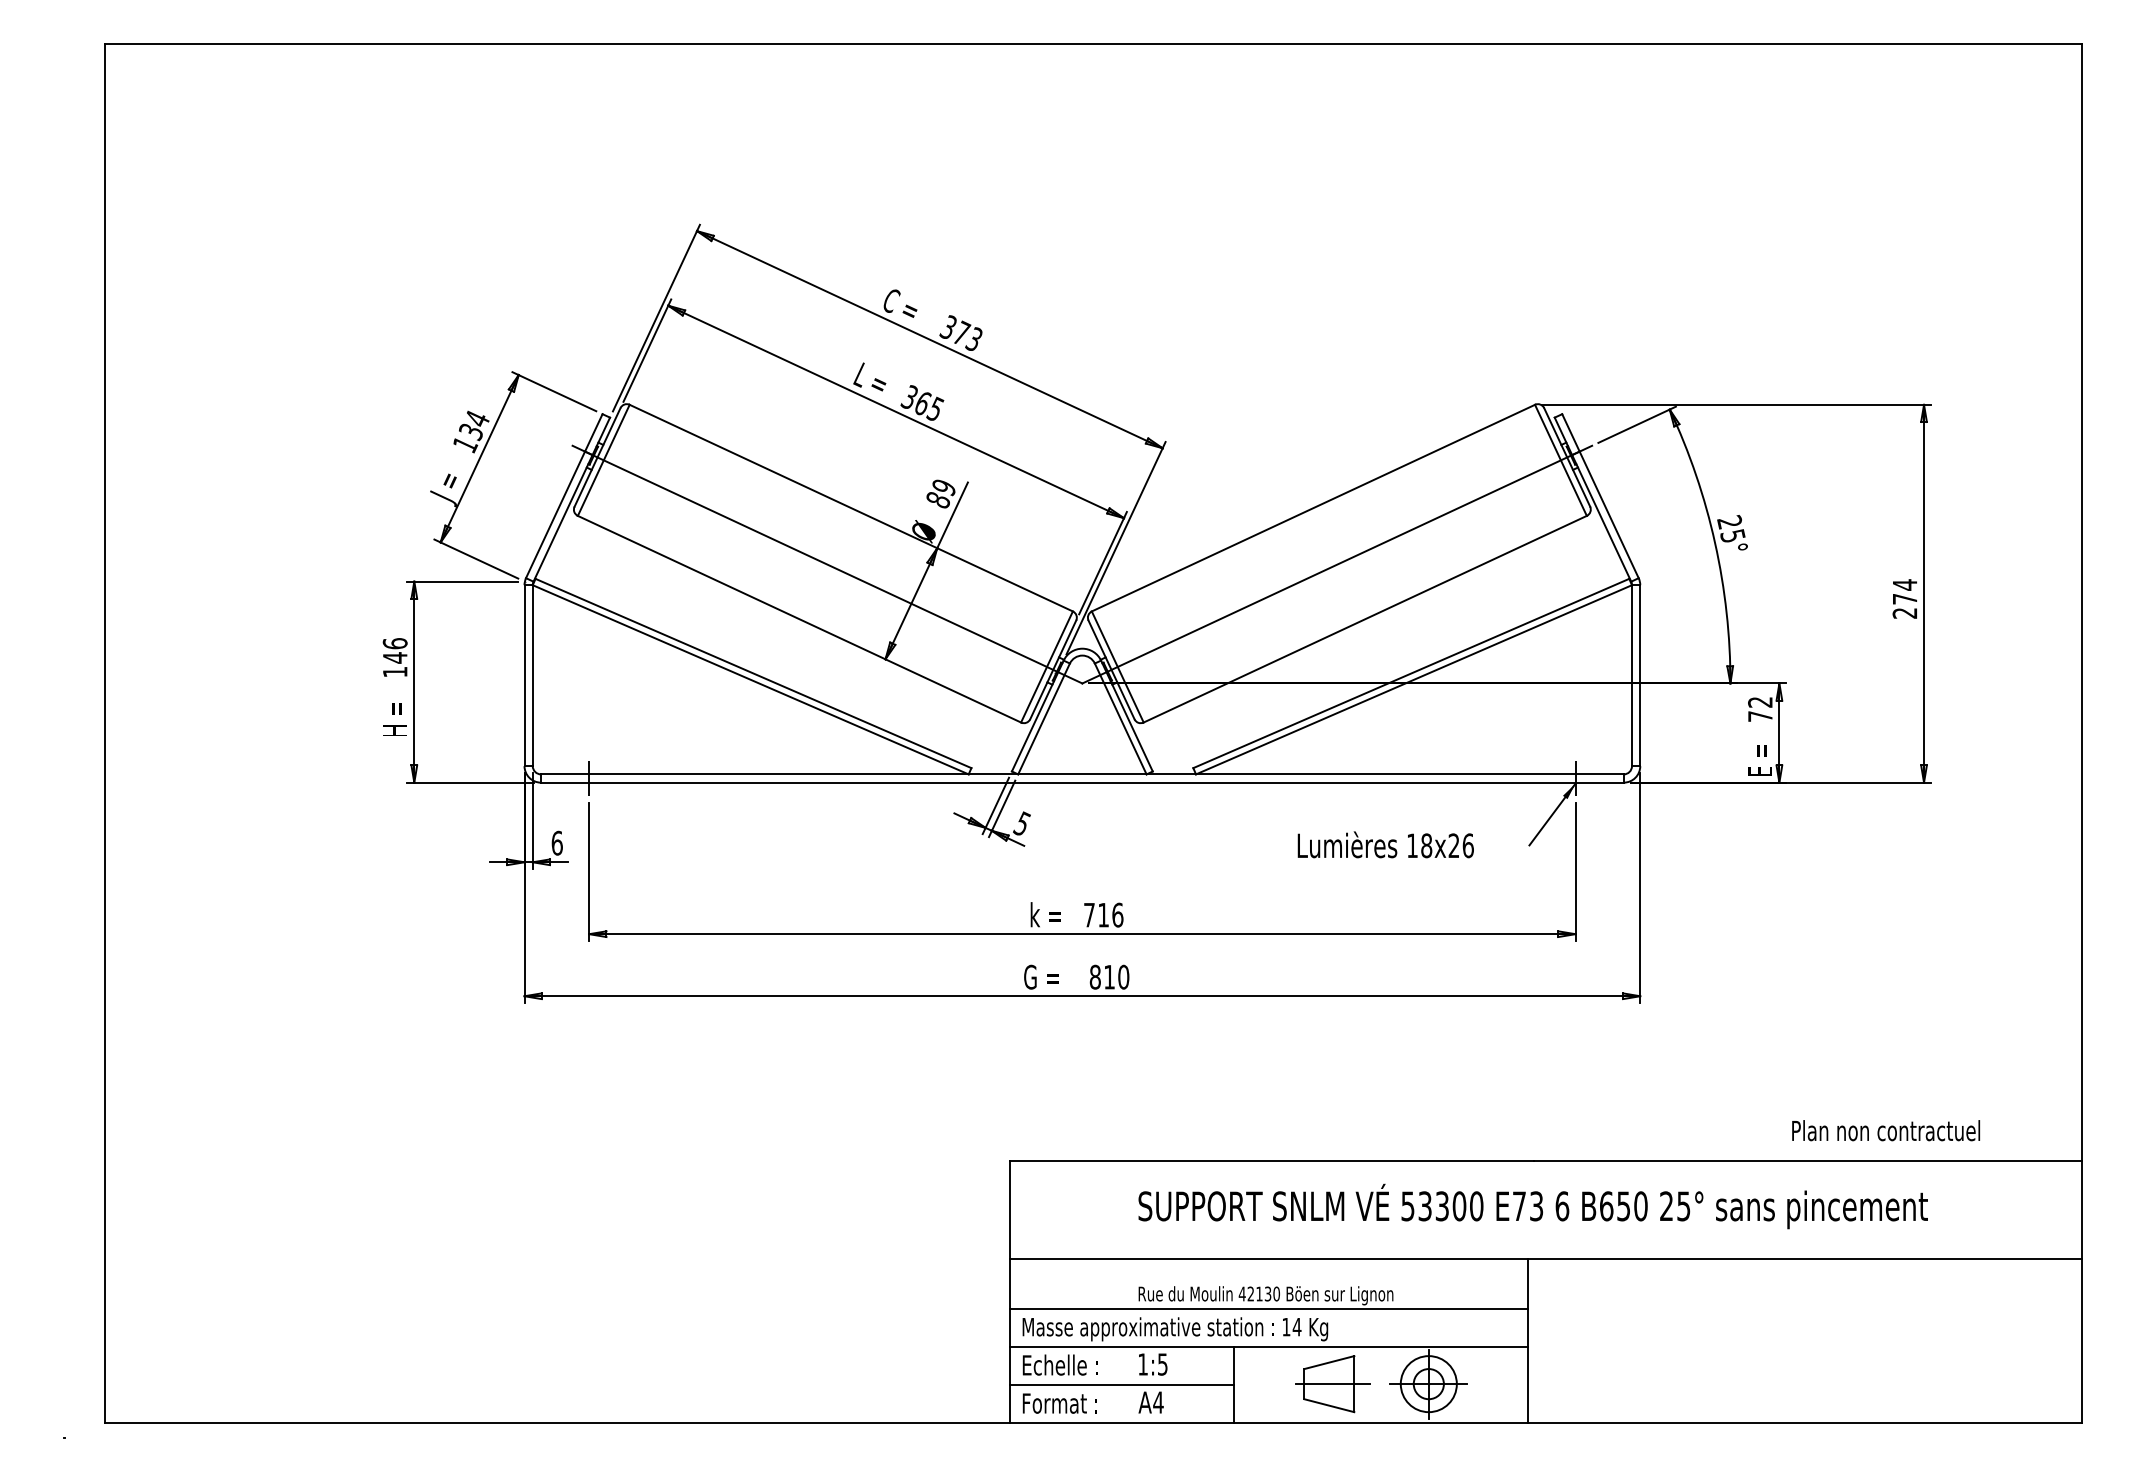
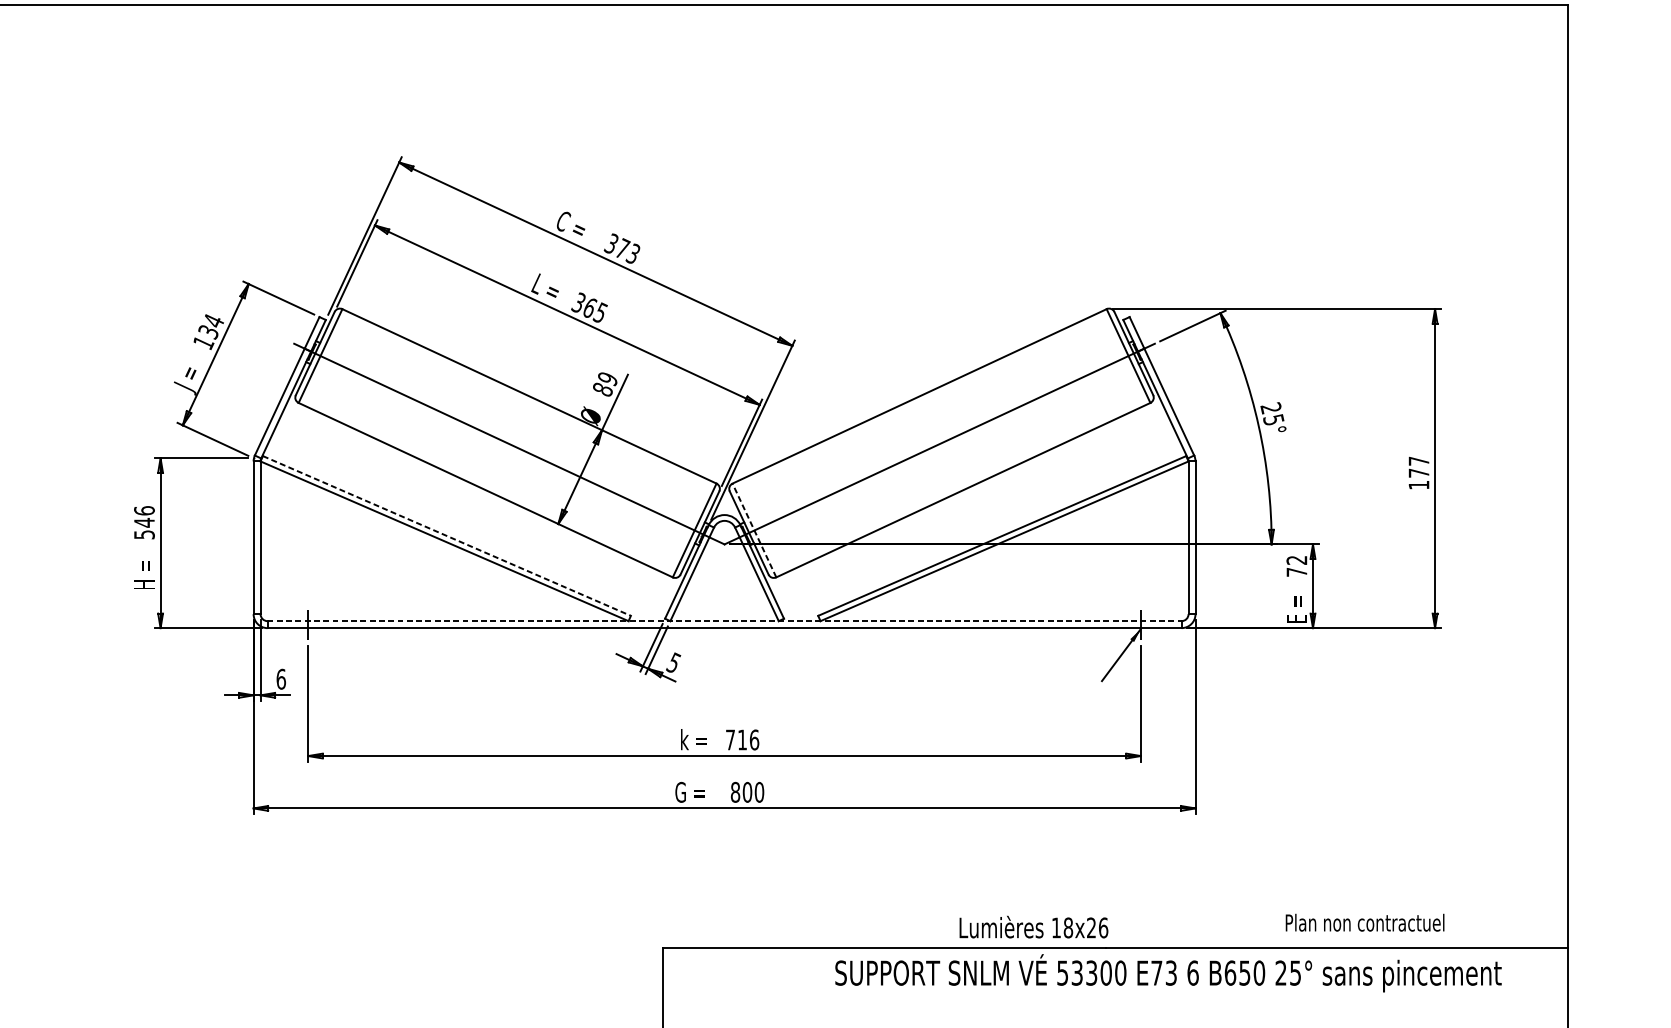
text: (1904, 598) -> (1418, 472), 274 -> 177
line: (1117, 666) -> (754, 530), solid -> dashed
text: (395, 672) -> (144, 535), 146 -> 546
line: (753, 673) -> (446, 535), solid -> dashed
line: (1082, 774) -> (724, 621), solid -> dashed
text: (1385, 844) -> (1033, 926), moved
text: (1109, 976) -> (747, 791), 810 -> 800
text: (1886, 1130) -> (1365, 922), moved
text: (1532, 1206) -> (1167, 973), moved

